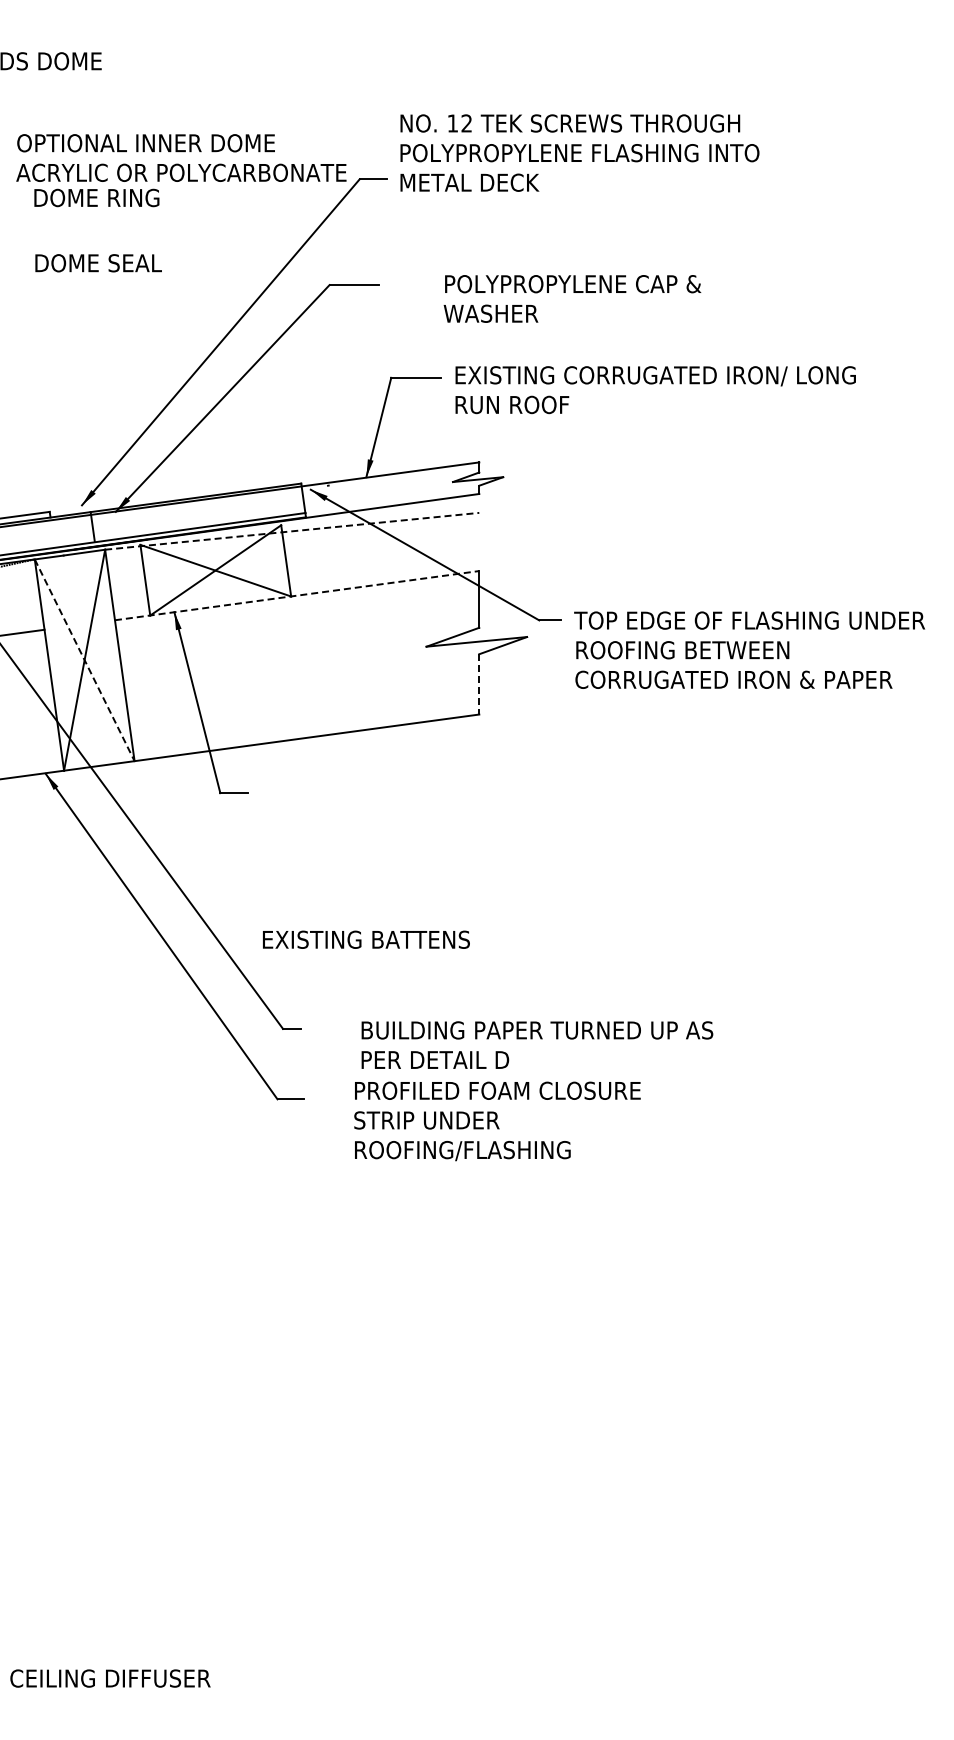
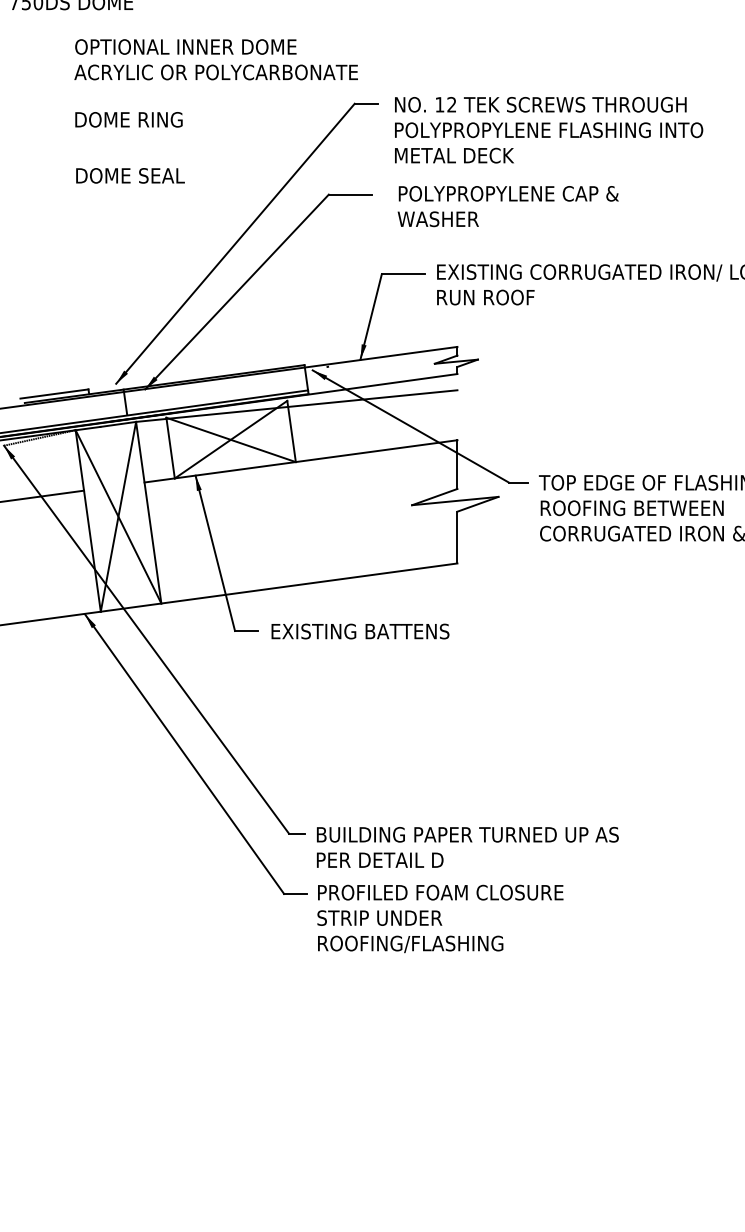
text: (579, 152) -> (548, 129), moved
text: (181, 157) -> (216, 59), moved
text: (572, 298) -> (508, 206), moved
line: (292, 531) -> (297, 406), dashed -> solid
line: (297, 595) -> (301, 461), dashed -> solid
line: (84, 660) -> (118, 517), dashed -> solid
line: (479, 684) -> (457, 537), dashed -> solid
text: (366, 939) -> (360, 631), moved
text: (537, 1044) -> (467, 846), moved
text: (497, 1121) -> (440, 919), moved

